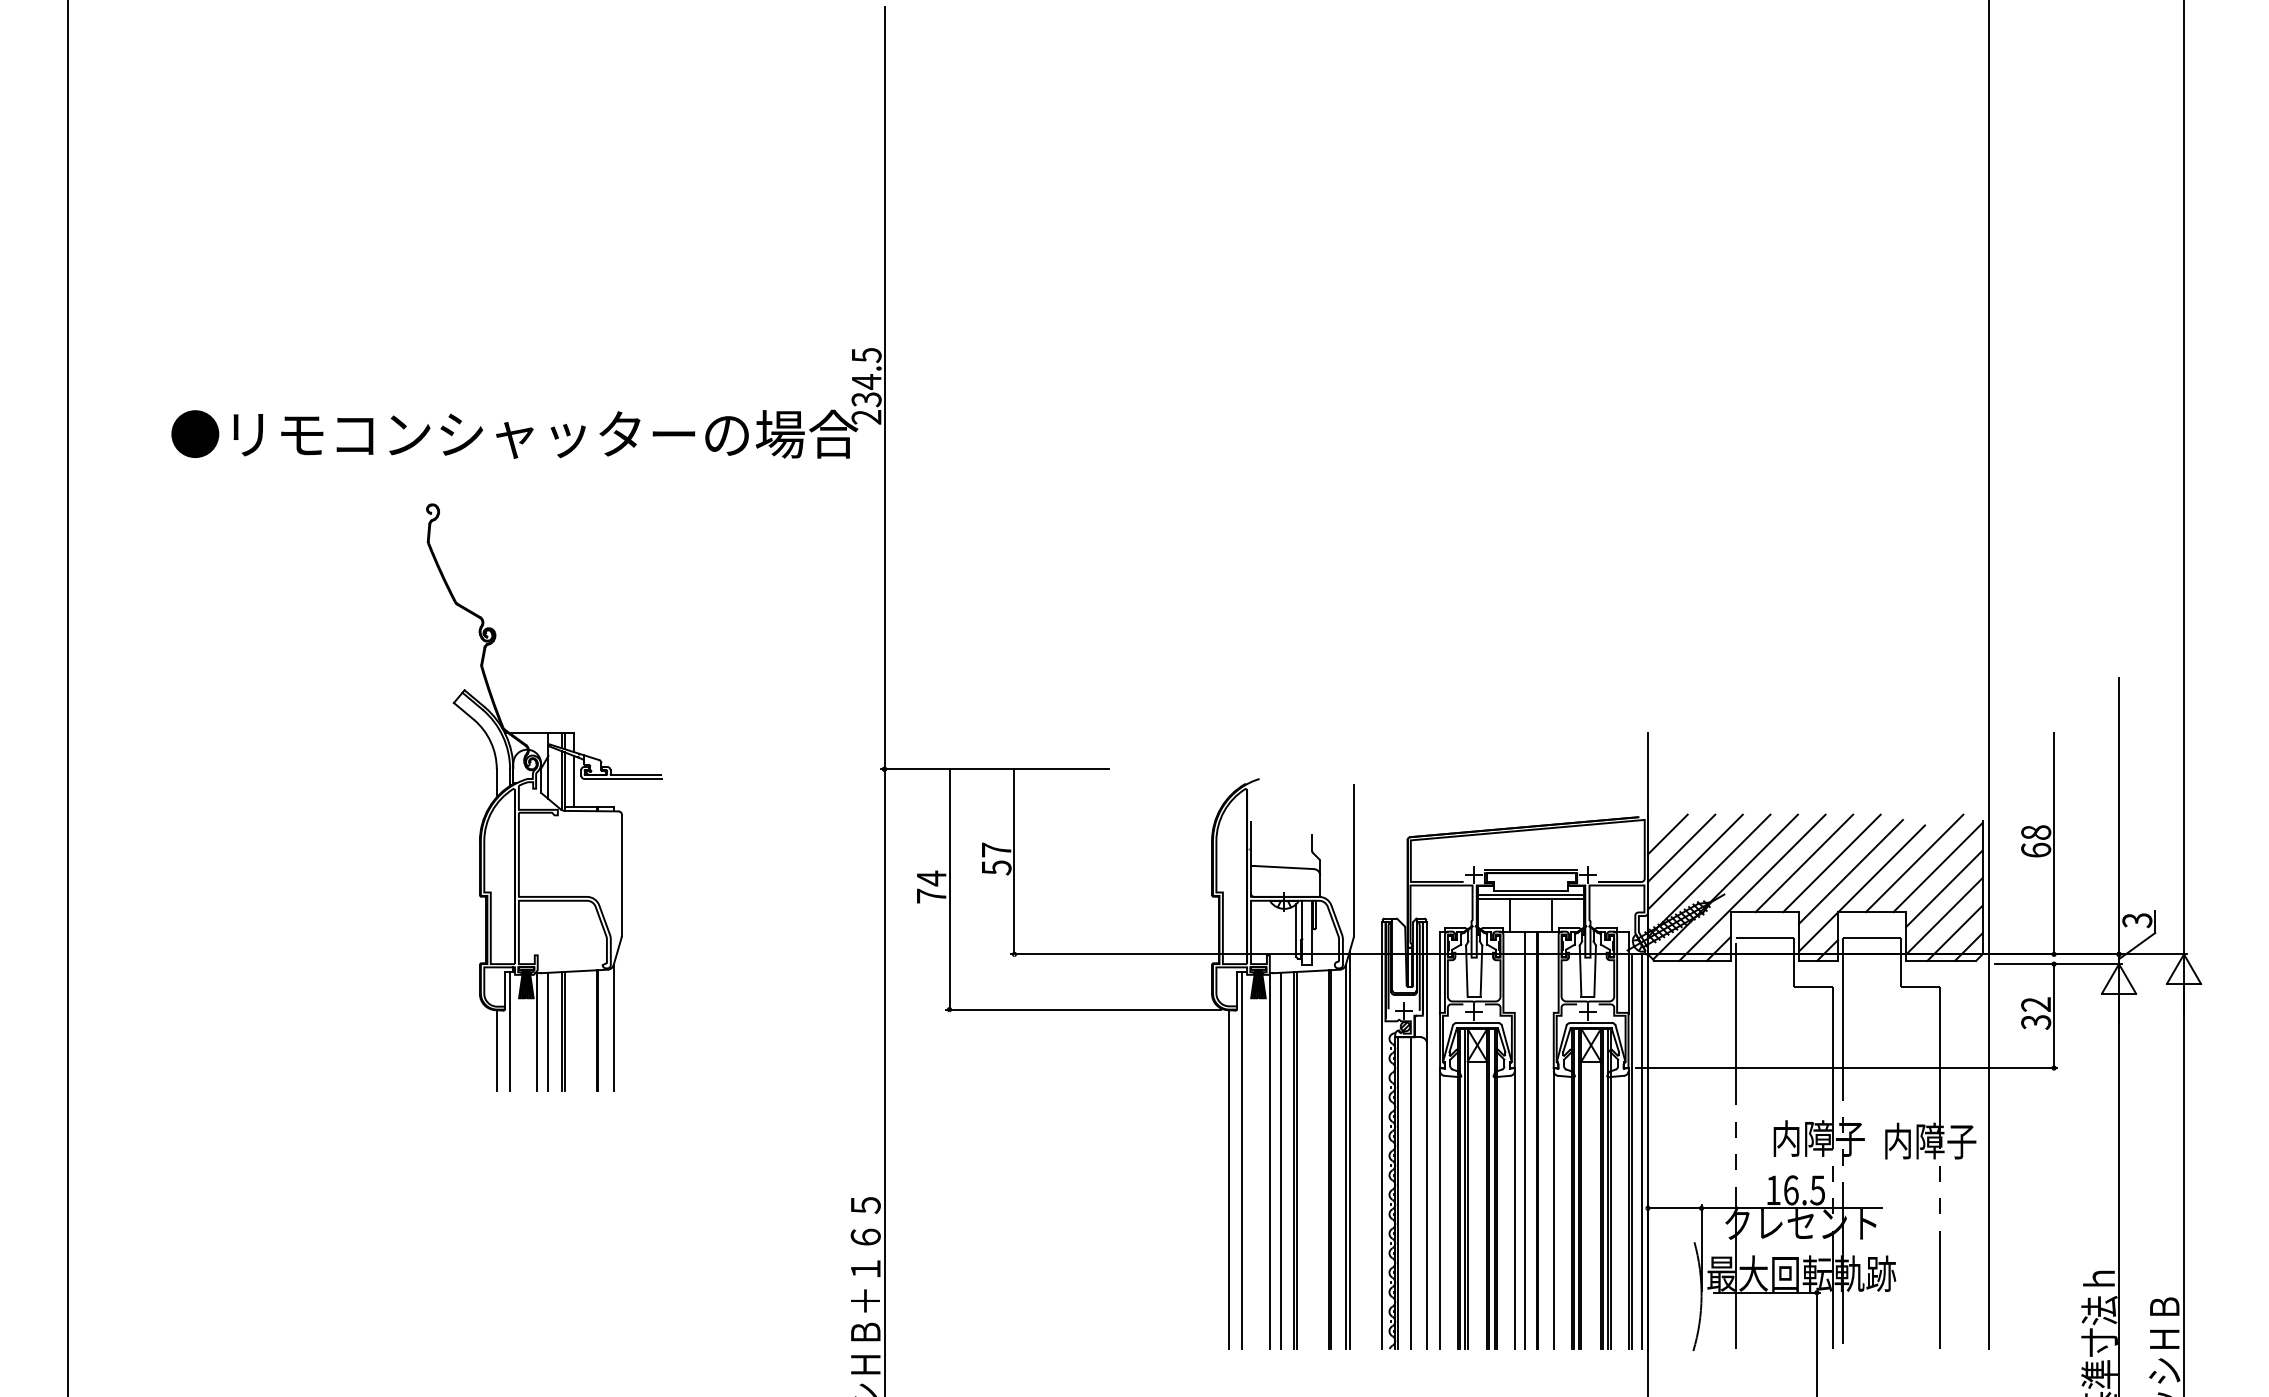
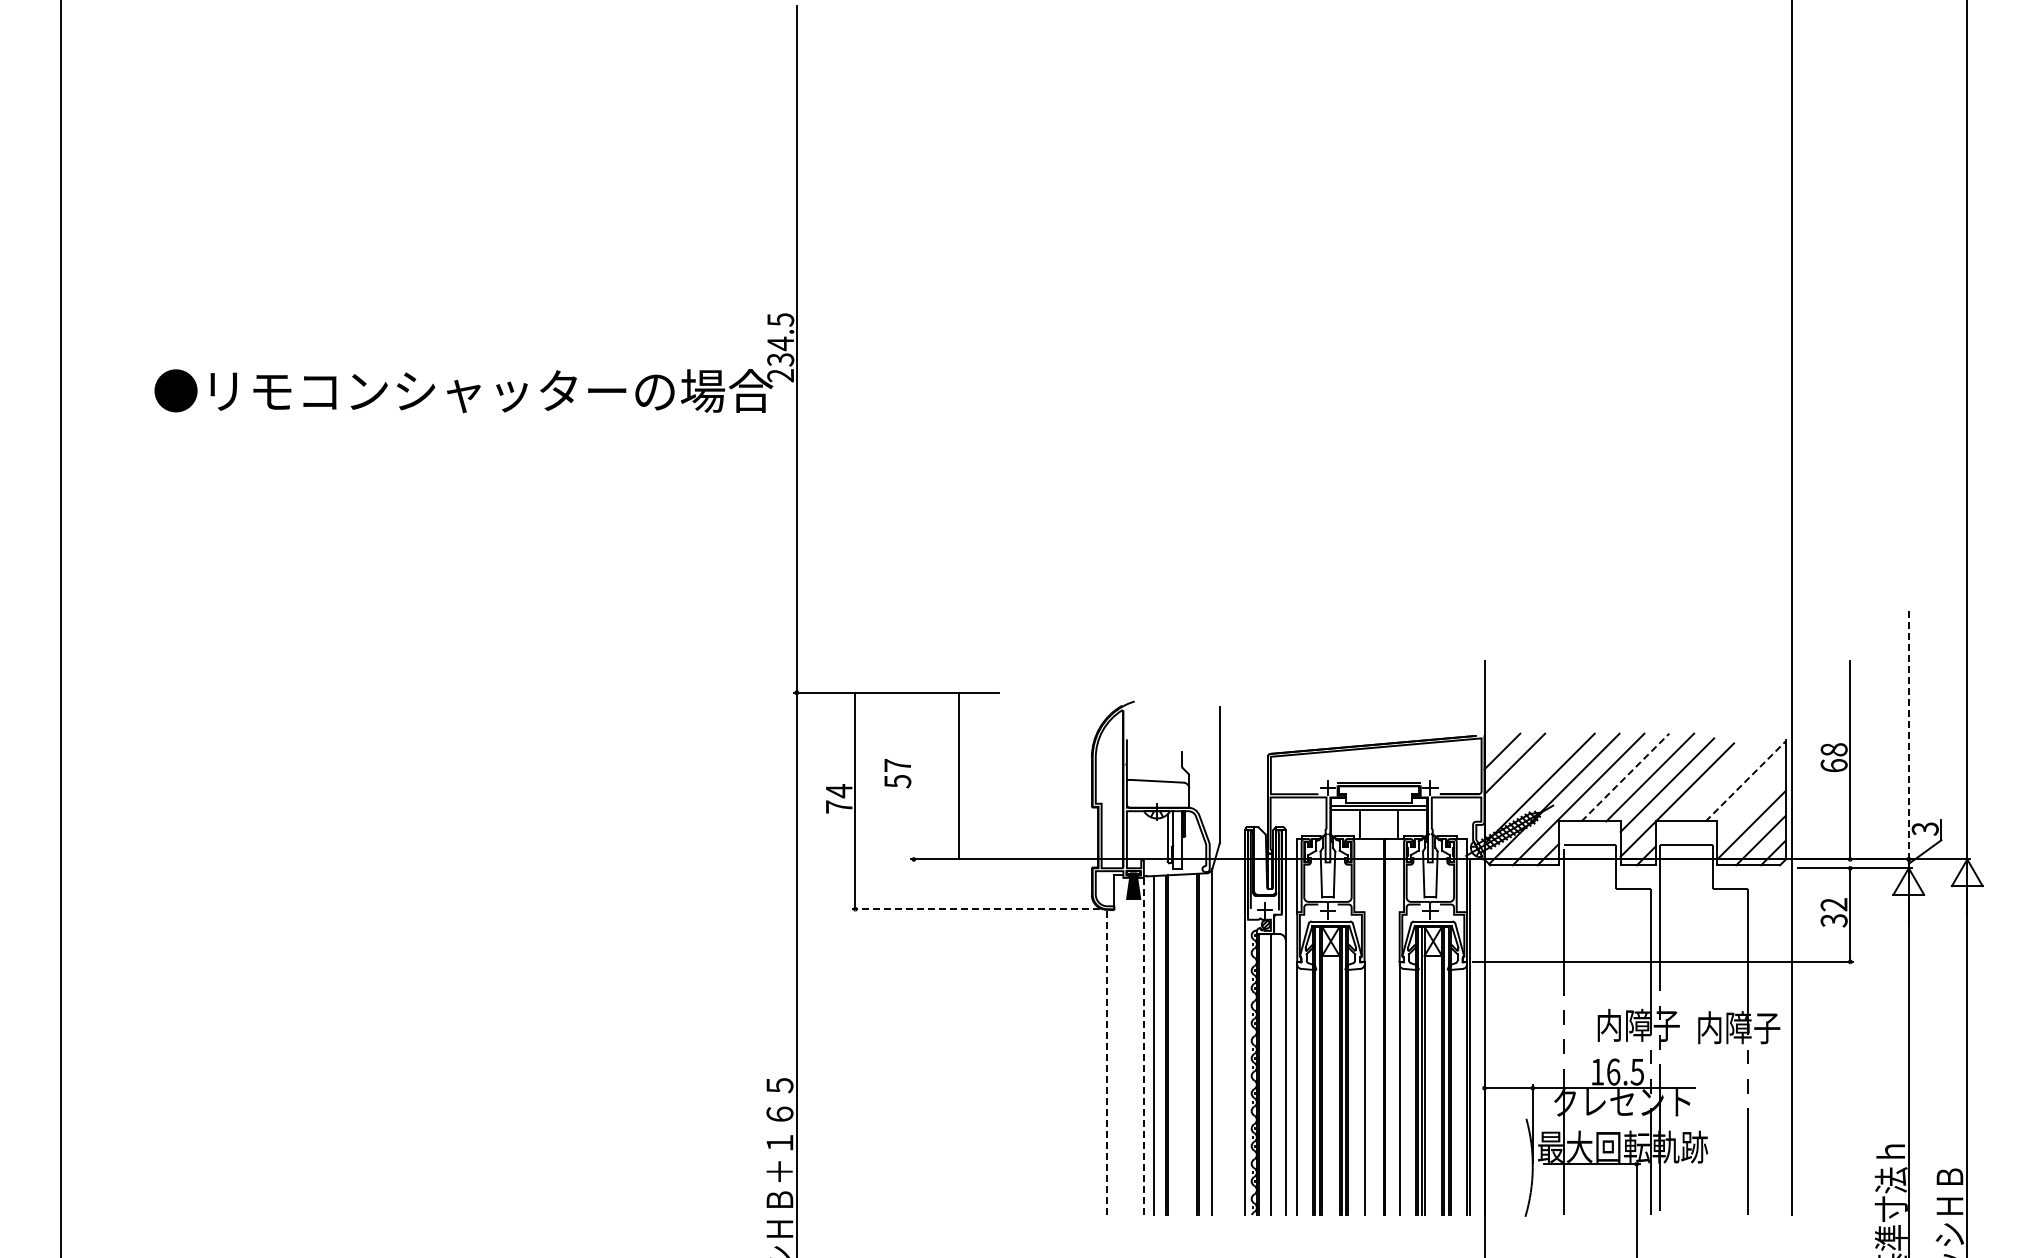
part: (543, 796) -> (489, 717), removed
line: (2118, 816) -> (1908, 735), solid -> dashed
line: (1014, 861) -> (958, 775), moved
line: (1694, 862) -> (1526, 776), removed
line: (1804, 863) -> (1625, 777), solid -> dashed
line: (1914, 863) -> (1724, 777), removed
line: (1937, 867) -> (1745, 781), solid -> dashed
line: (1944, 888) -> (1751, 800), removed
line: (1083, 1009) -> (976, 909), solid -> dashed
line: (1524, 1139) -> (1373, 1026), removed
line: (1349, 1149) -> (1215, 1035), removed
line: (1642, 1152) -> (1479, 1037), removed
line: (1242, 1159) -> (1119, 1044), removed
line: (1269, 1162) -> (1143, 1046), solid -> dashed
line: (1229, 1179) -> (1107, 1062), solid -> dashed

